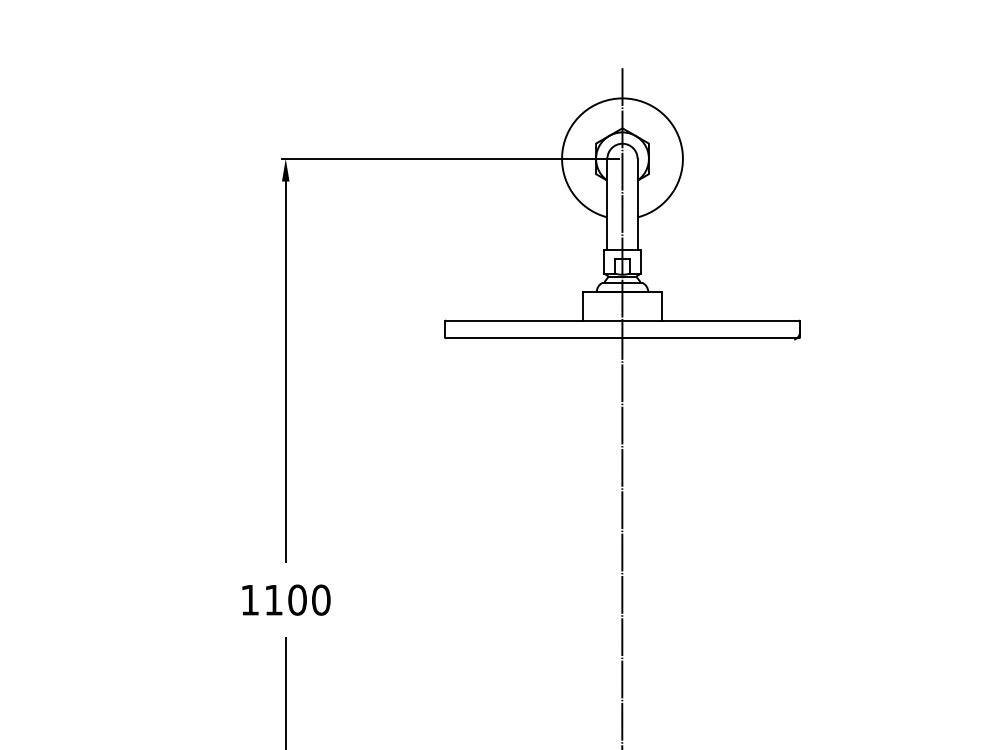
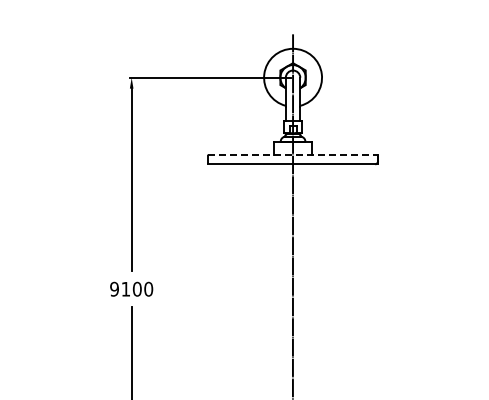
line: (623, 321) -> (293, 155), solid -> dashed
text: (249, 598) -> (114, 288), 1100 -> 9100

